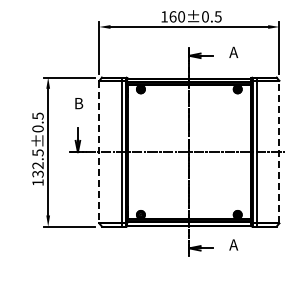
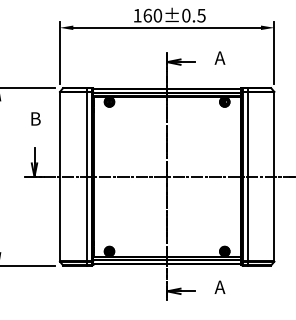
line: (279, 151) -> (274, 176), dashed -> solid
line: (99, 152) -> (60, 177), dashed -> solid

